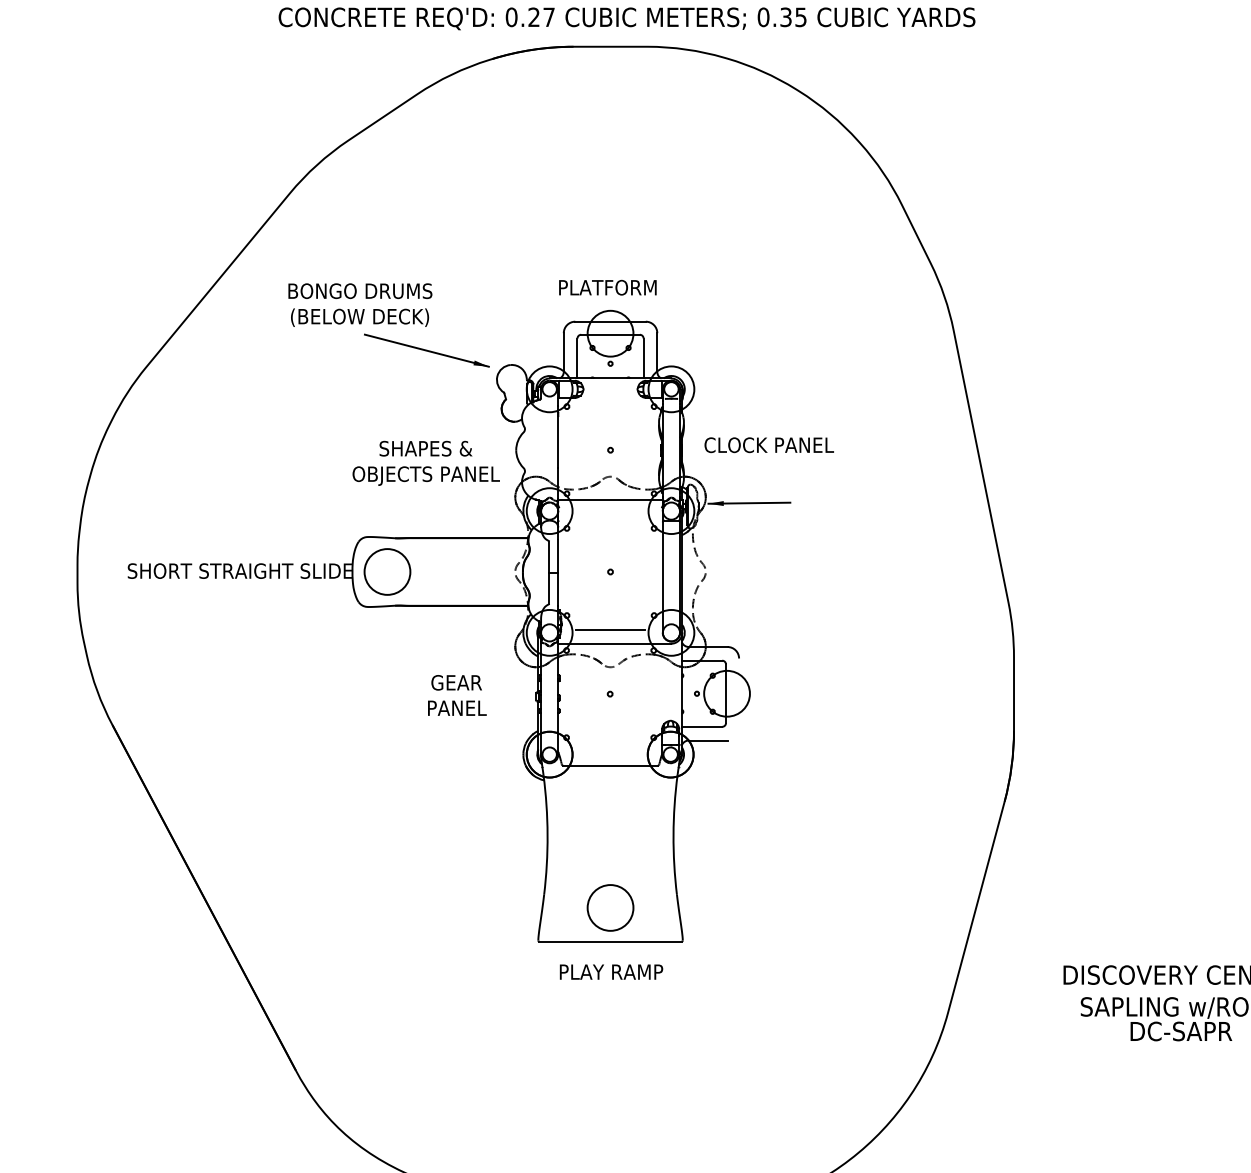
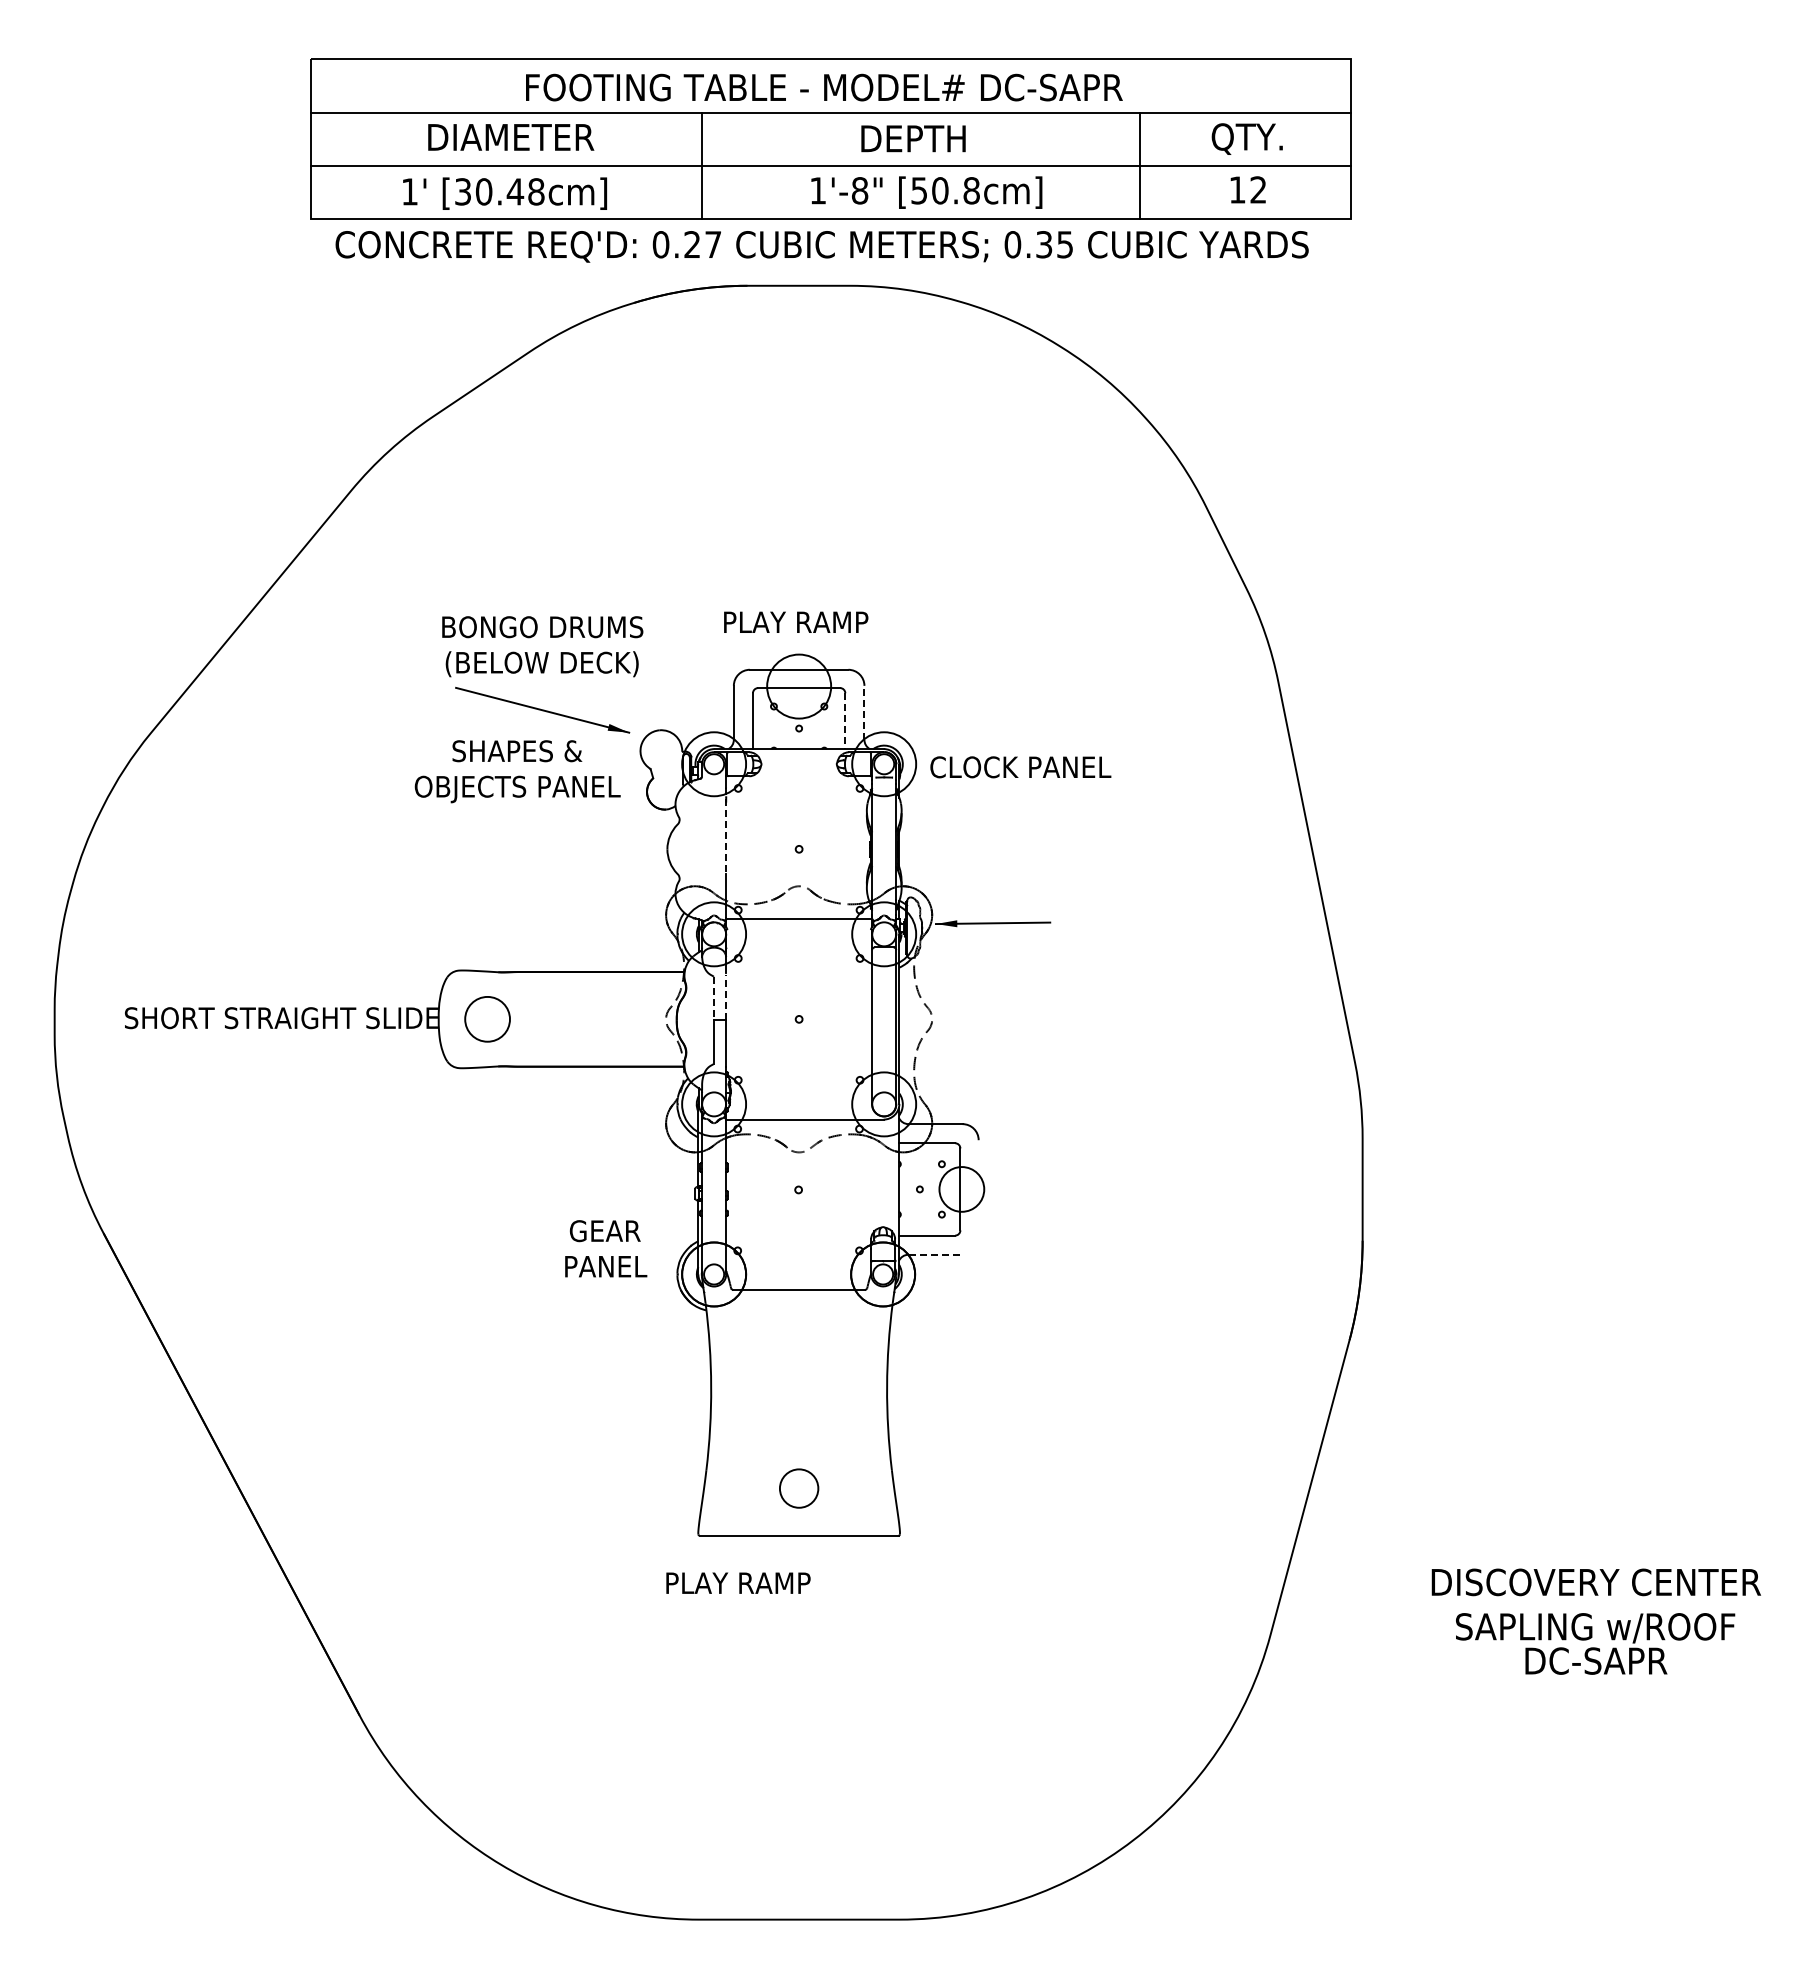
text: (608, 287) -> (796, 622), PLATFORM -> PLAY RAMP
text: (360, 305) -> (542, 646), moved
line: (657, 352) -> (864, 712), solid -> dashed
line: (643, 358) -> (845, 721), solid -> dashed
line: (558, 437) -> (726, 831), solid -> dashed
text: (769, 445) -> (1020, 767), moved
text: (426, 463) -> (517, 771), moved
line: (558, 556) -> (726, 997), solid -> dashed
line: (549, 557) -> (713, 998), solid -> dashed
circle: (387, 572) -> (487, 1019), size x0.7
line: (610, 630) -> (799, 1100), removed
circle: (726, 693) -> (961, 1189), size x0.7
text: (457, 695) -> (606, 1248), moved
line: (708, 740) -> (936, 1254), solid -> dashed
circle: (610, 907) -> (799, 1488), size x0.6
text: (611, 971) -> (738, 1582), moved

